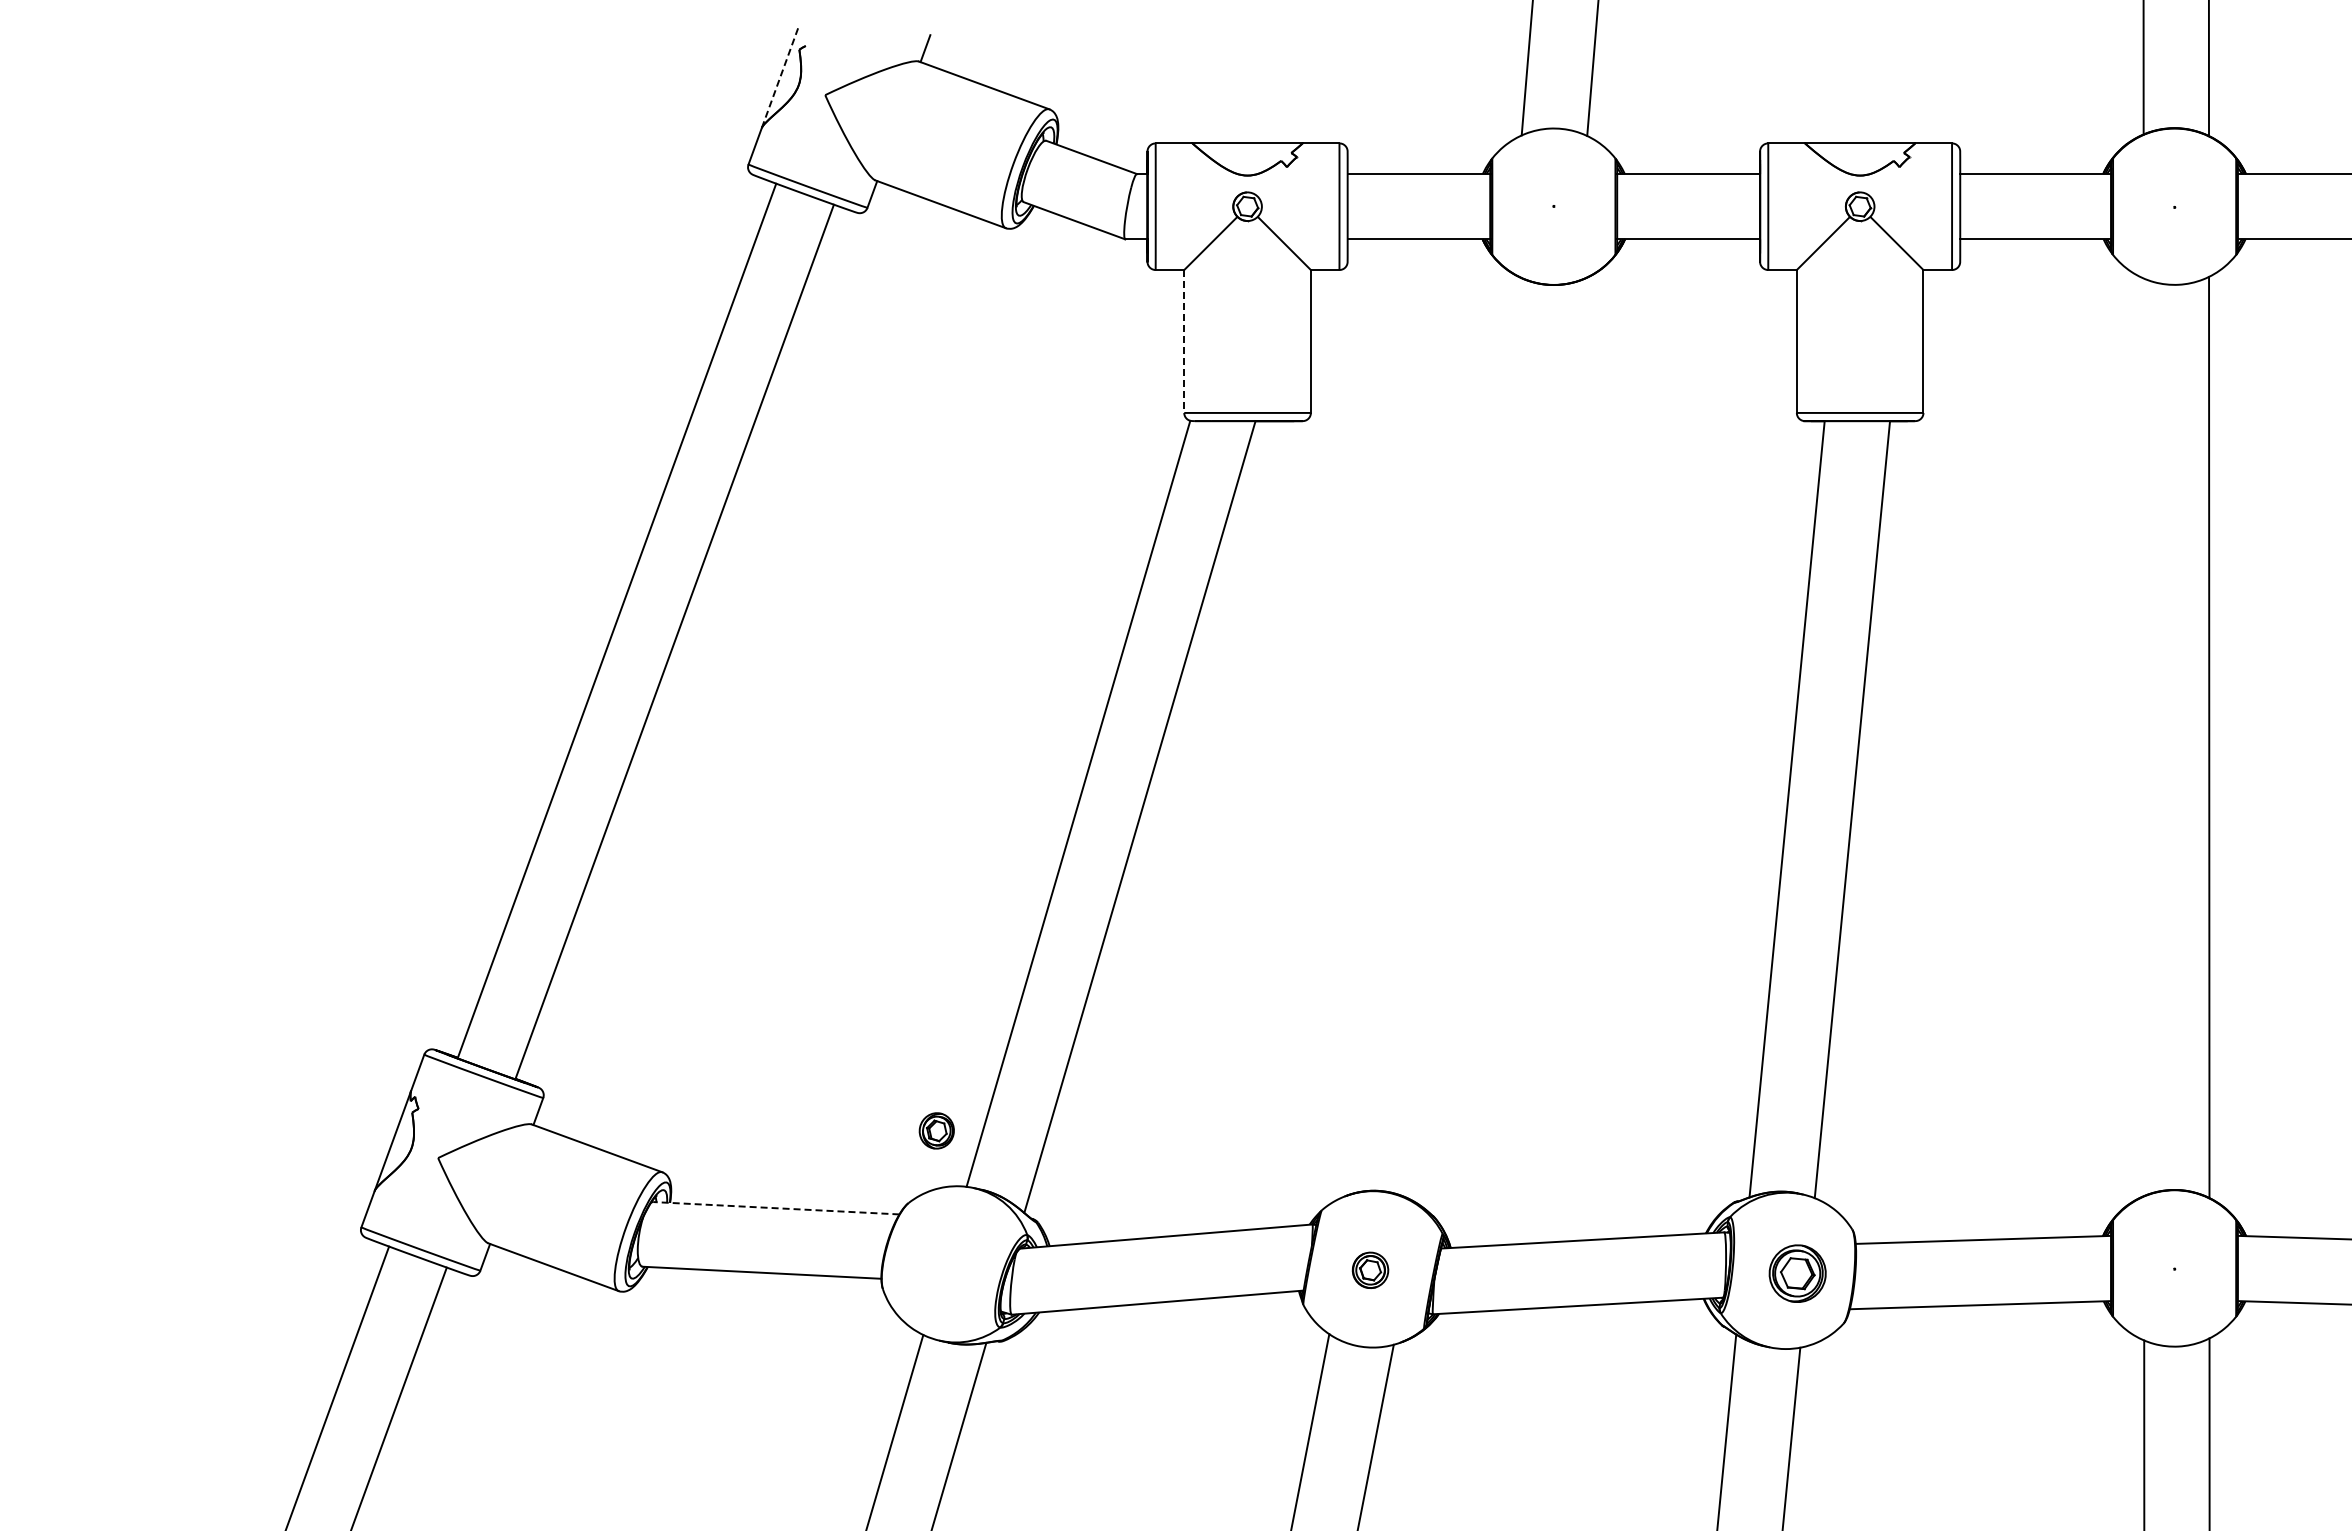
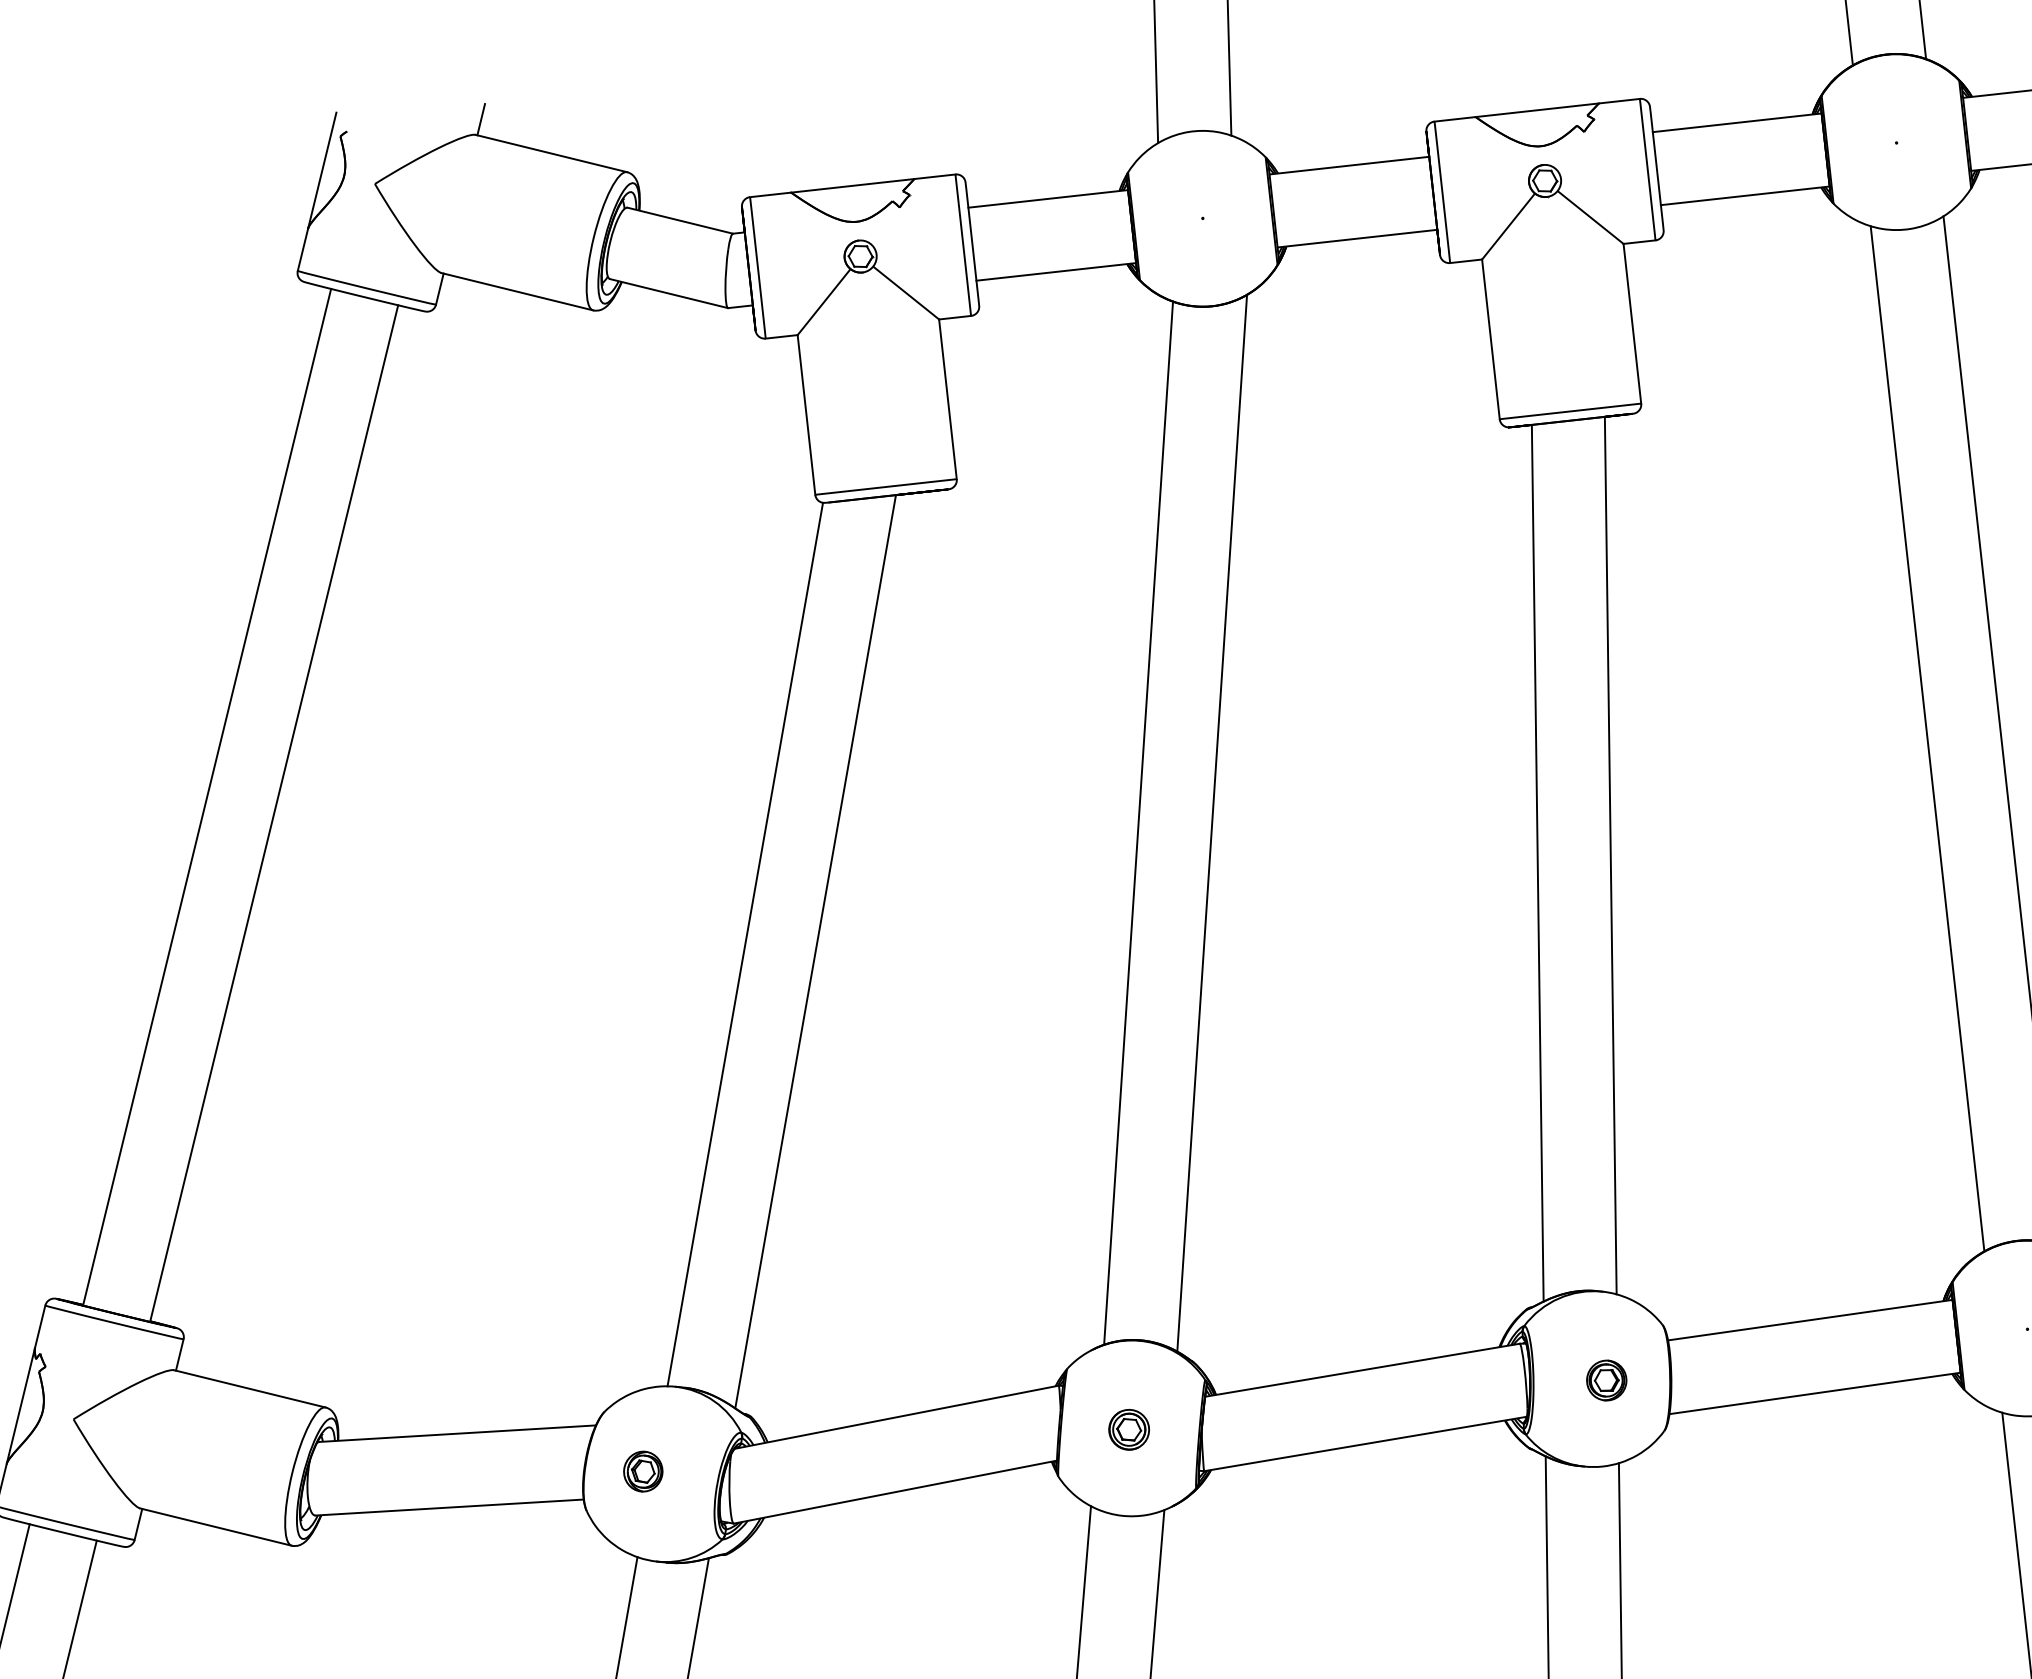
line: (779, 78) -> (321, 171), dashed -> solid
line: (1184, 342) -> (806, 416), dashed -> solid
line: (1437, 734) -> (1137, 822), added
line: (2143, 737) -> (1927, 739), added
line: (1502, 741) -> (1211, 822), added
part: (936, 1130) -> (642, 1471), moved
line: (775, 1208) -> (456, 1434), dashed -> solid
part: (1797, 1272) -> (1606, 1379), size x0.62

